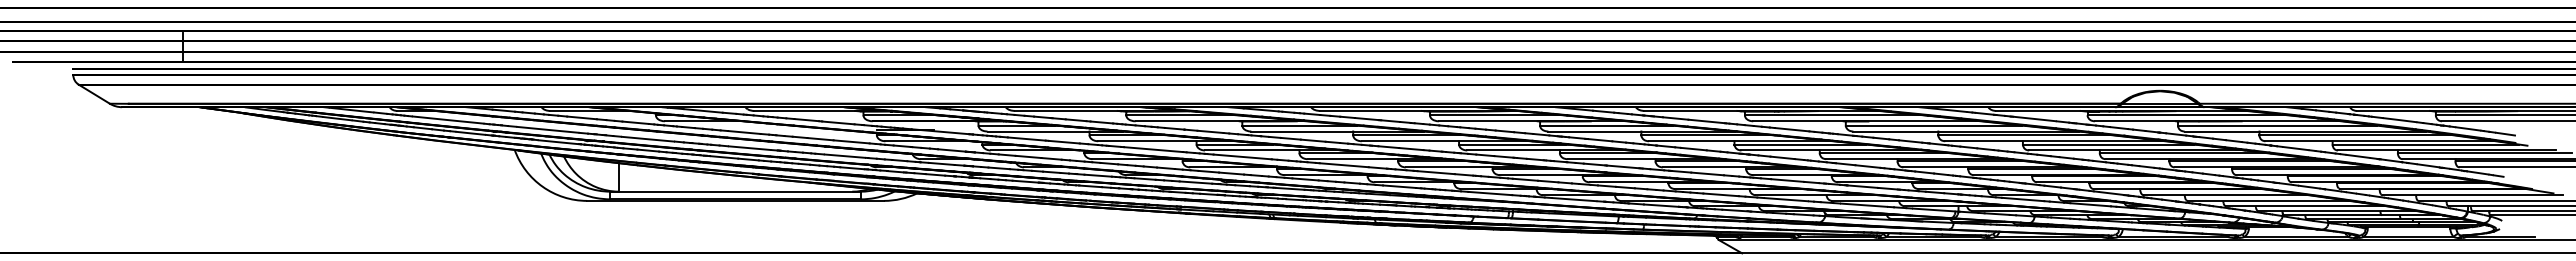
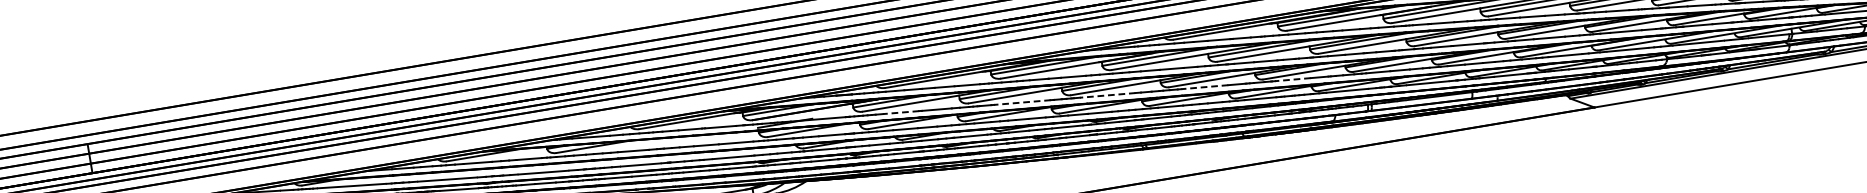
line: (1026, 139) -> (900, 113), solid -> dashed
line: (1153, 149) -> (1022, 102), solid -> dashed
line: (1242, 156) -> (1107, 94), solid -> dashed
line: (1344, 165) -> (1205, 87), solid -> dashed
line: (1436, 172) -> (1293, 79), solid -> dashed

